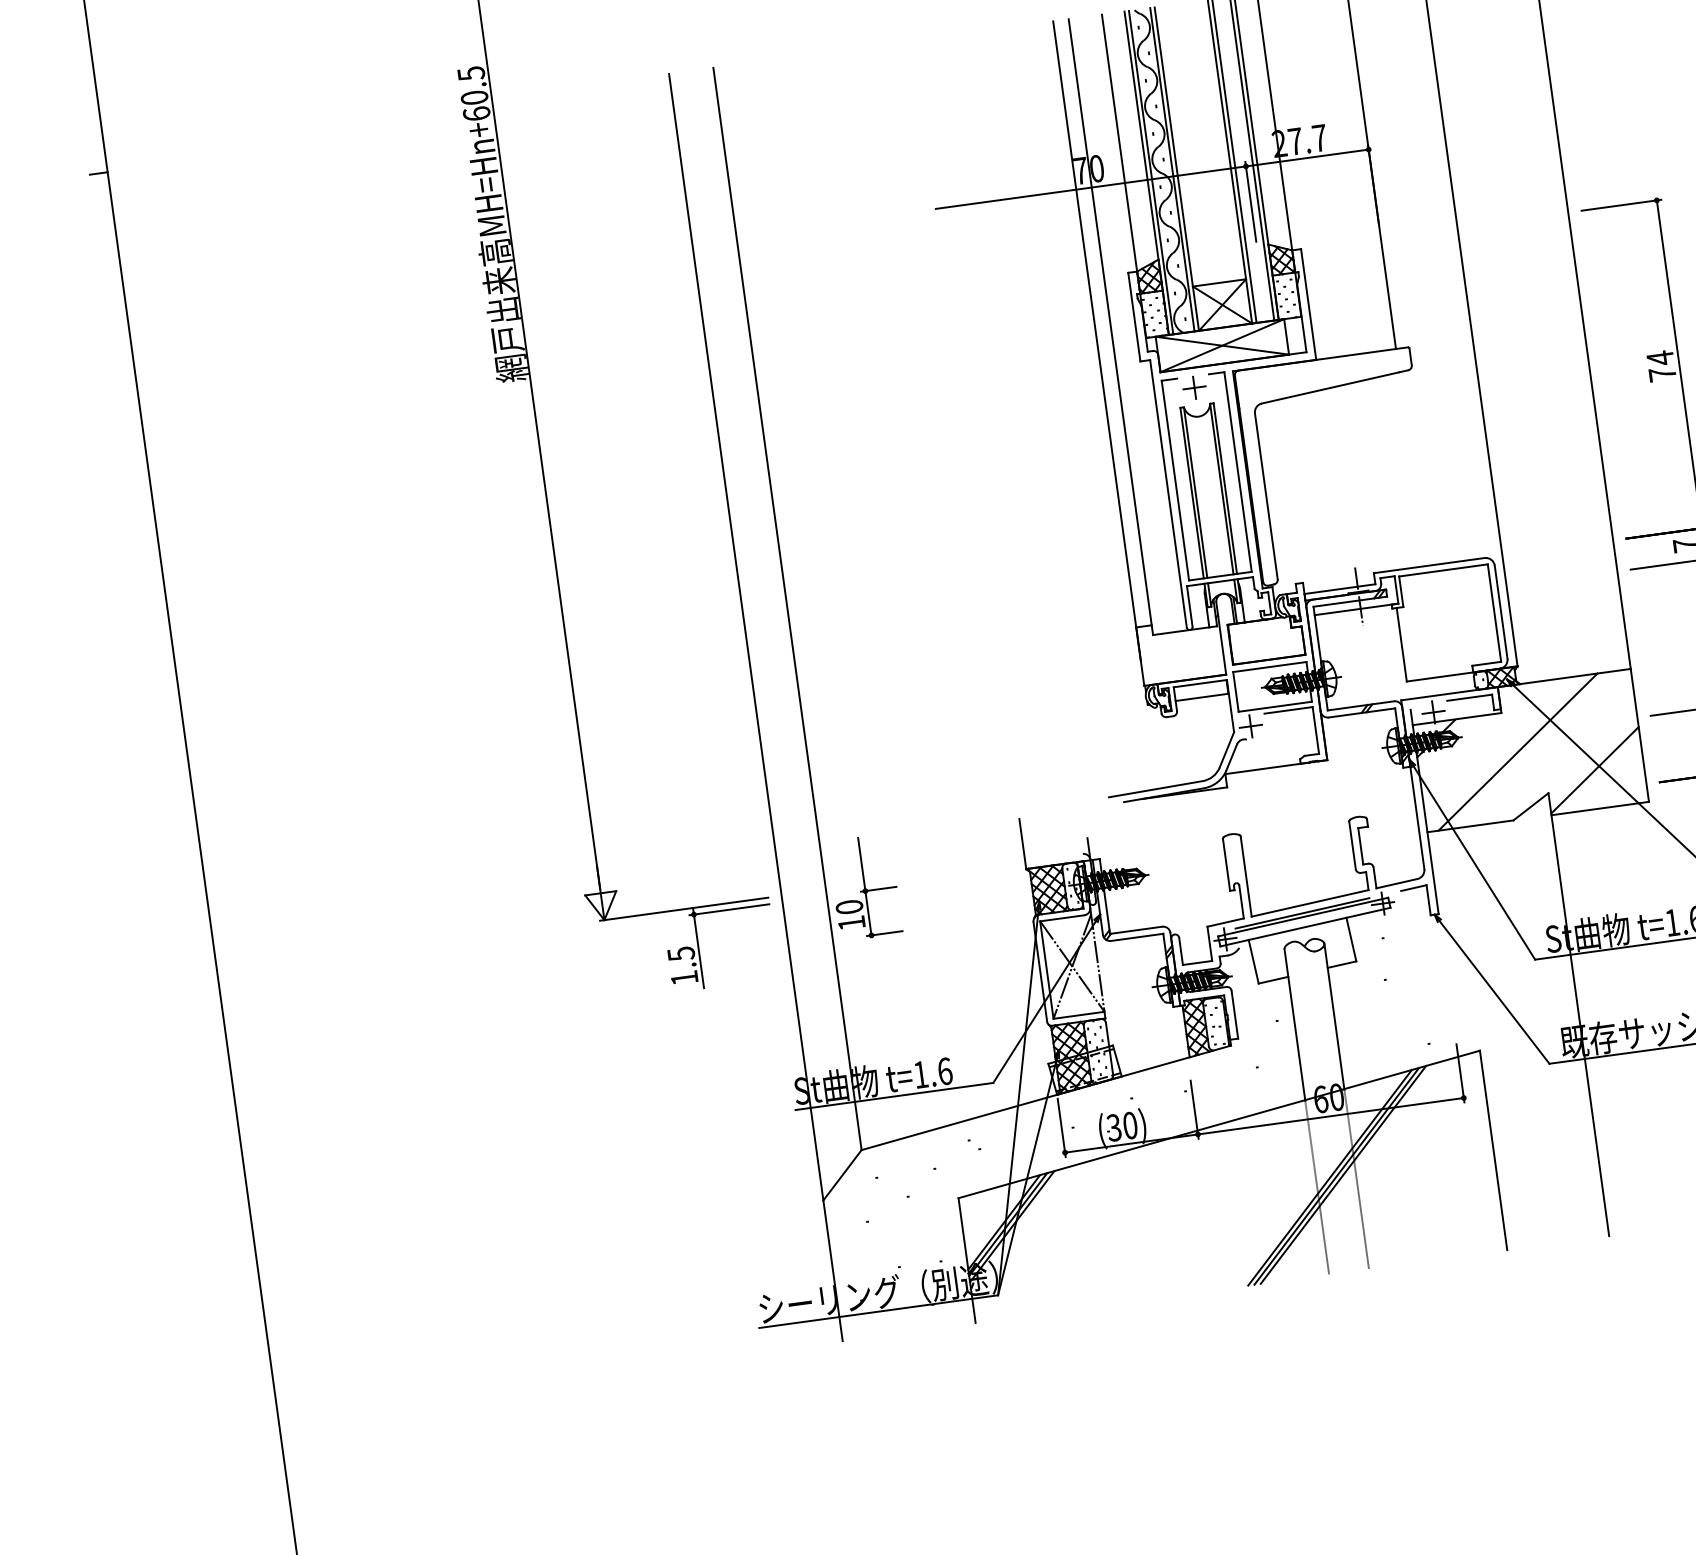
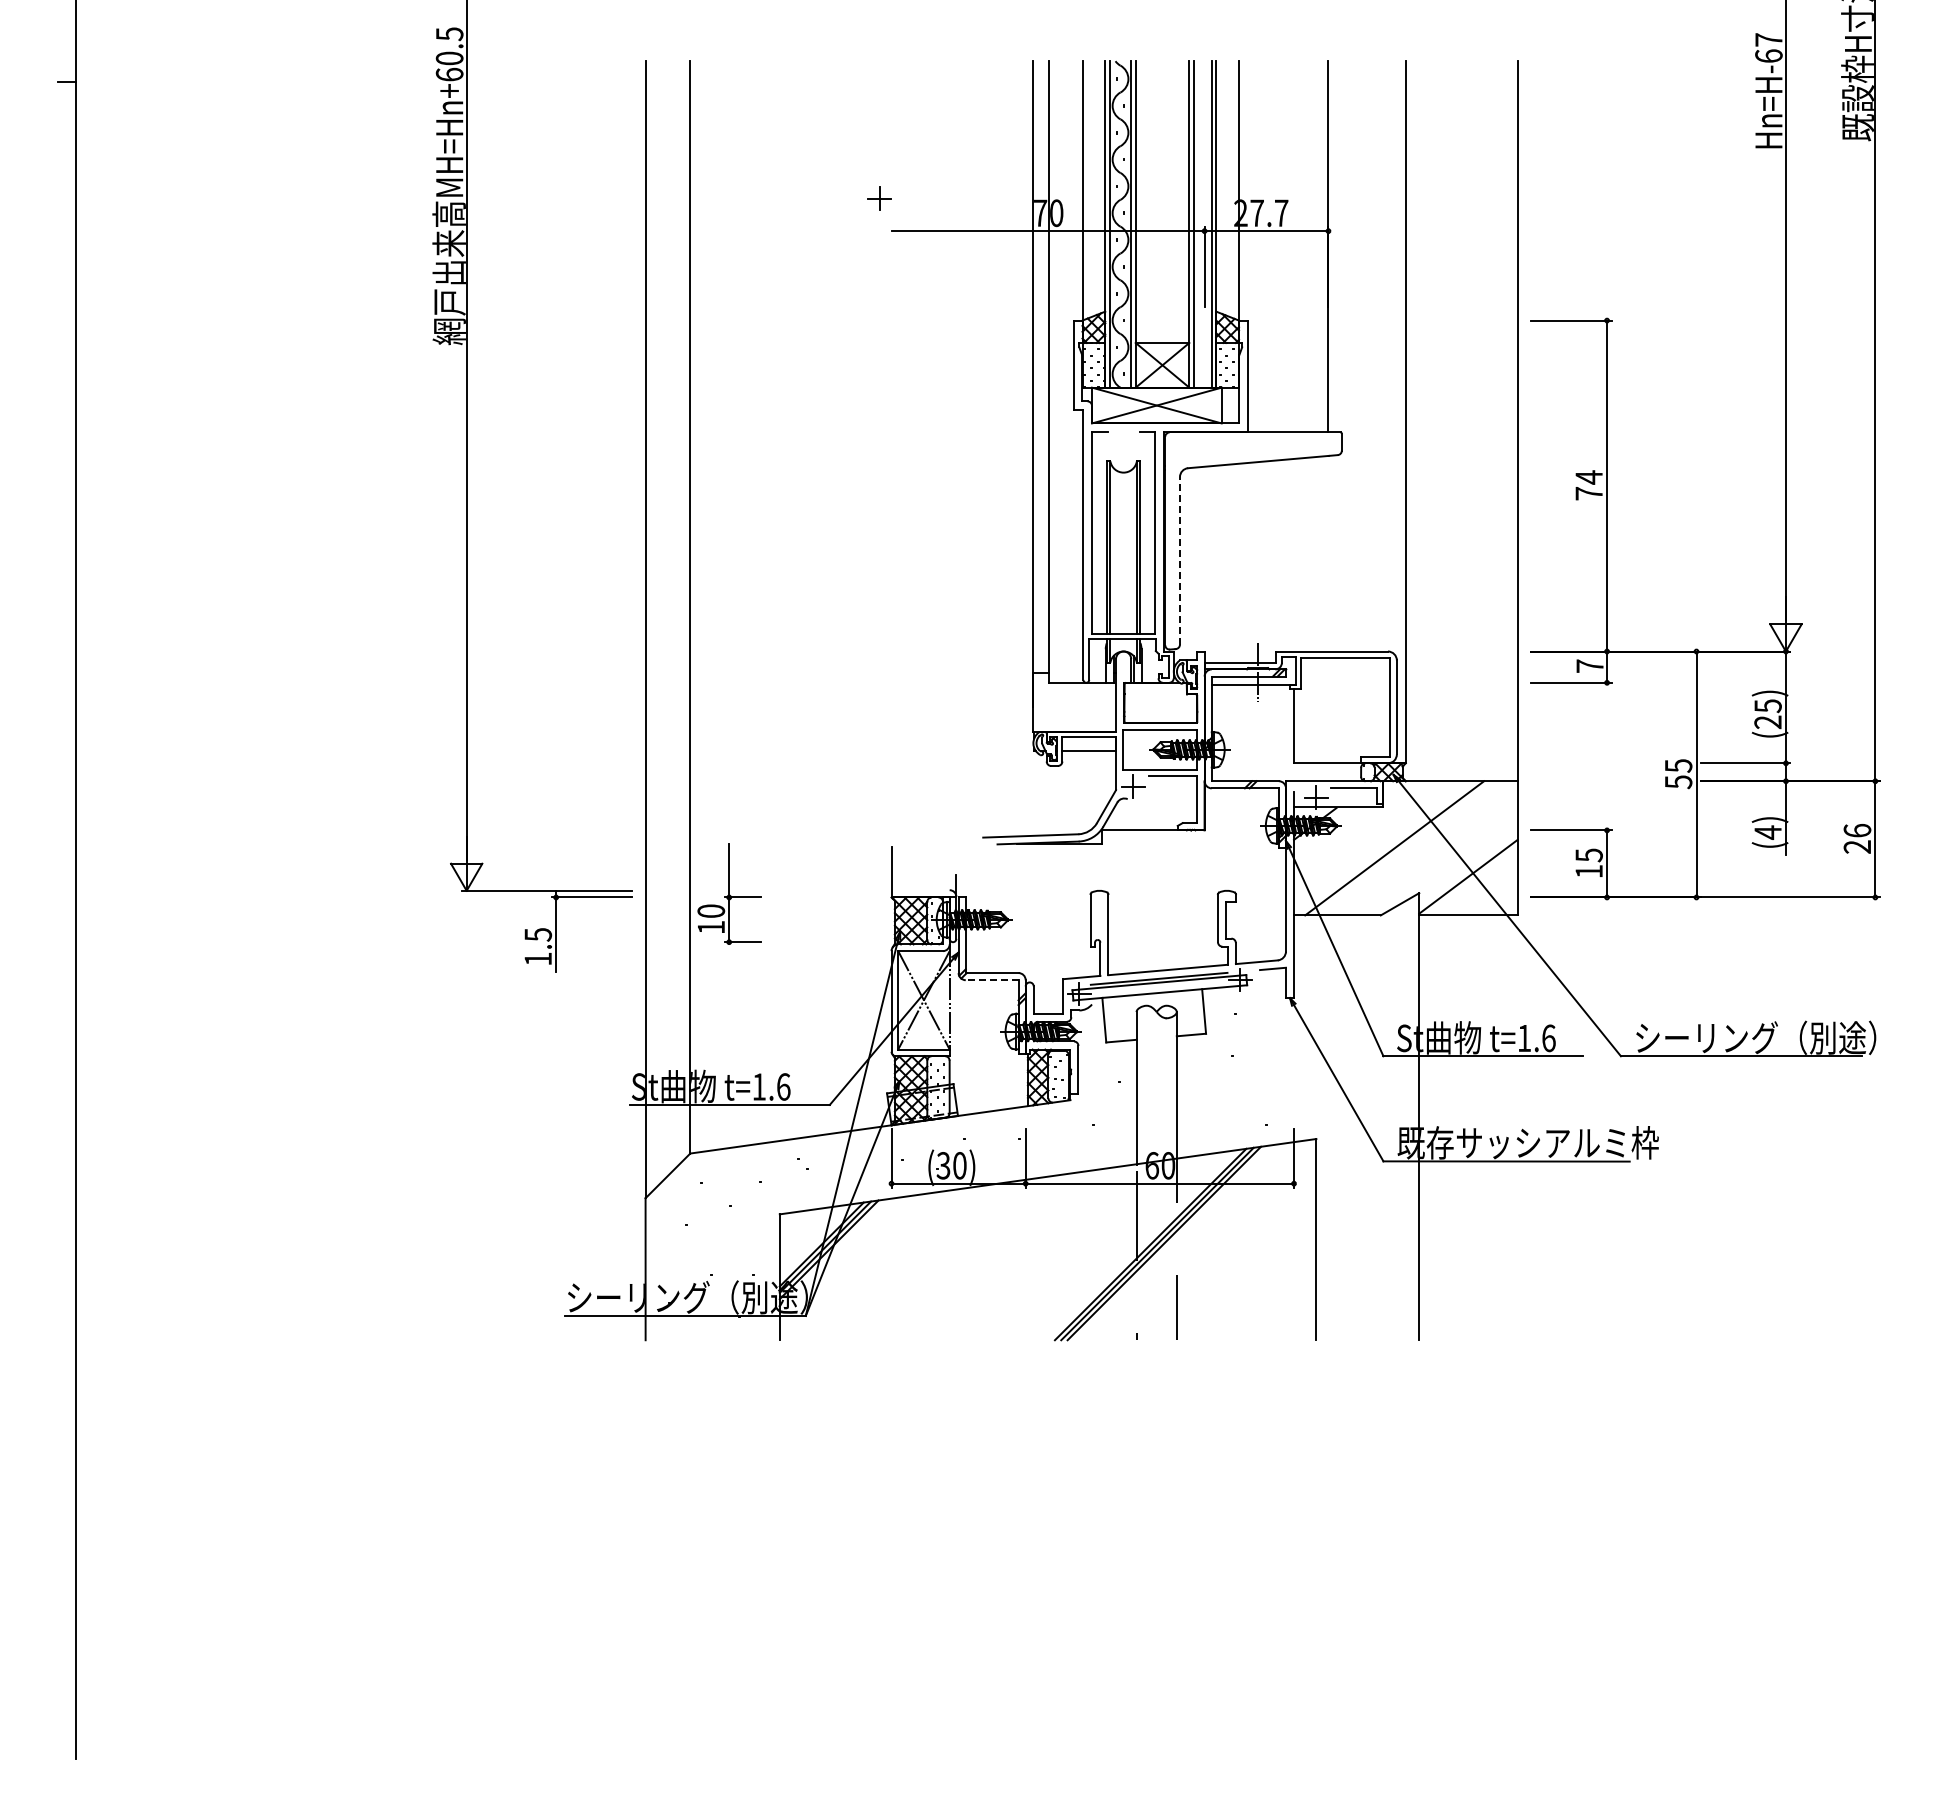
part: (1194, 387) -> (879, 198), moved
line: (1265, 496) -> (1179, 560), solid -> dashed
line: (1136, 937) -> (991, 980), solid -> dashed

